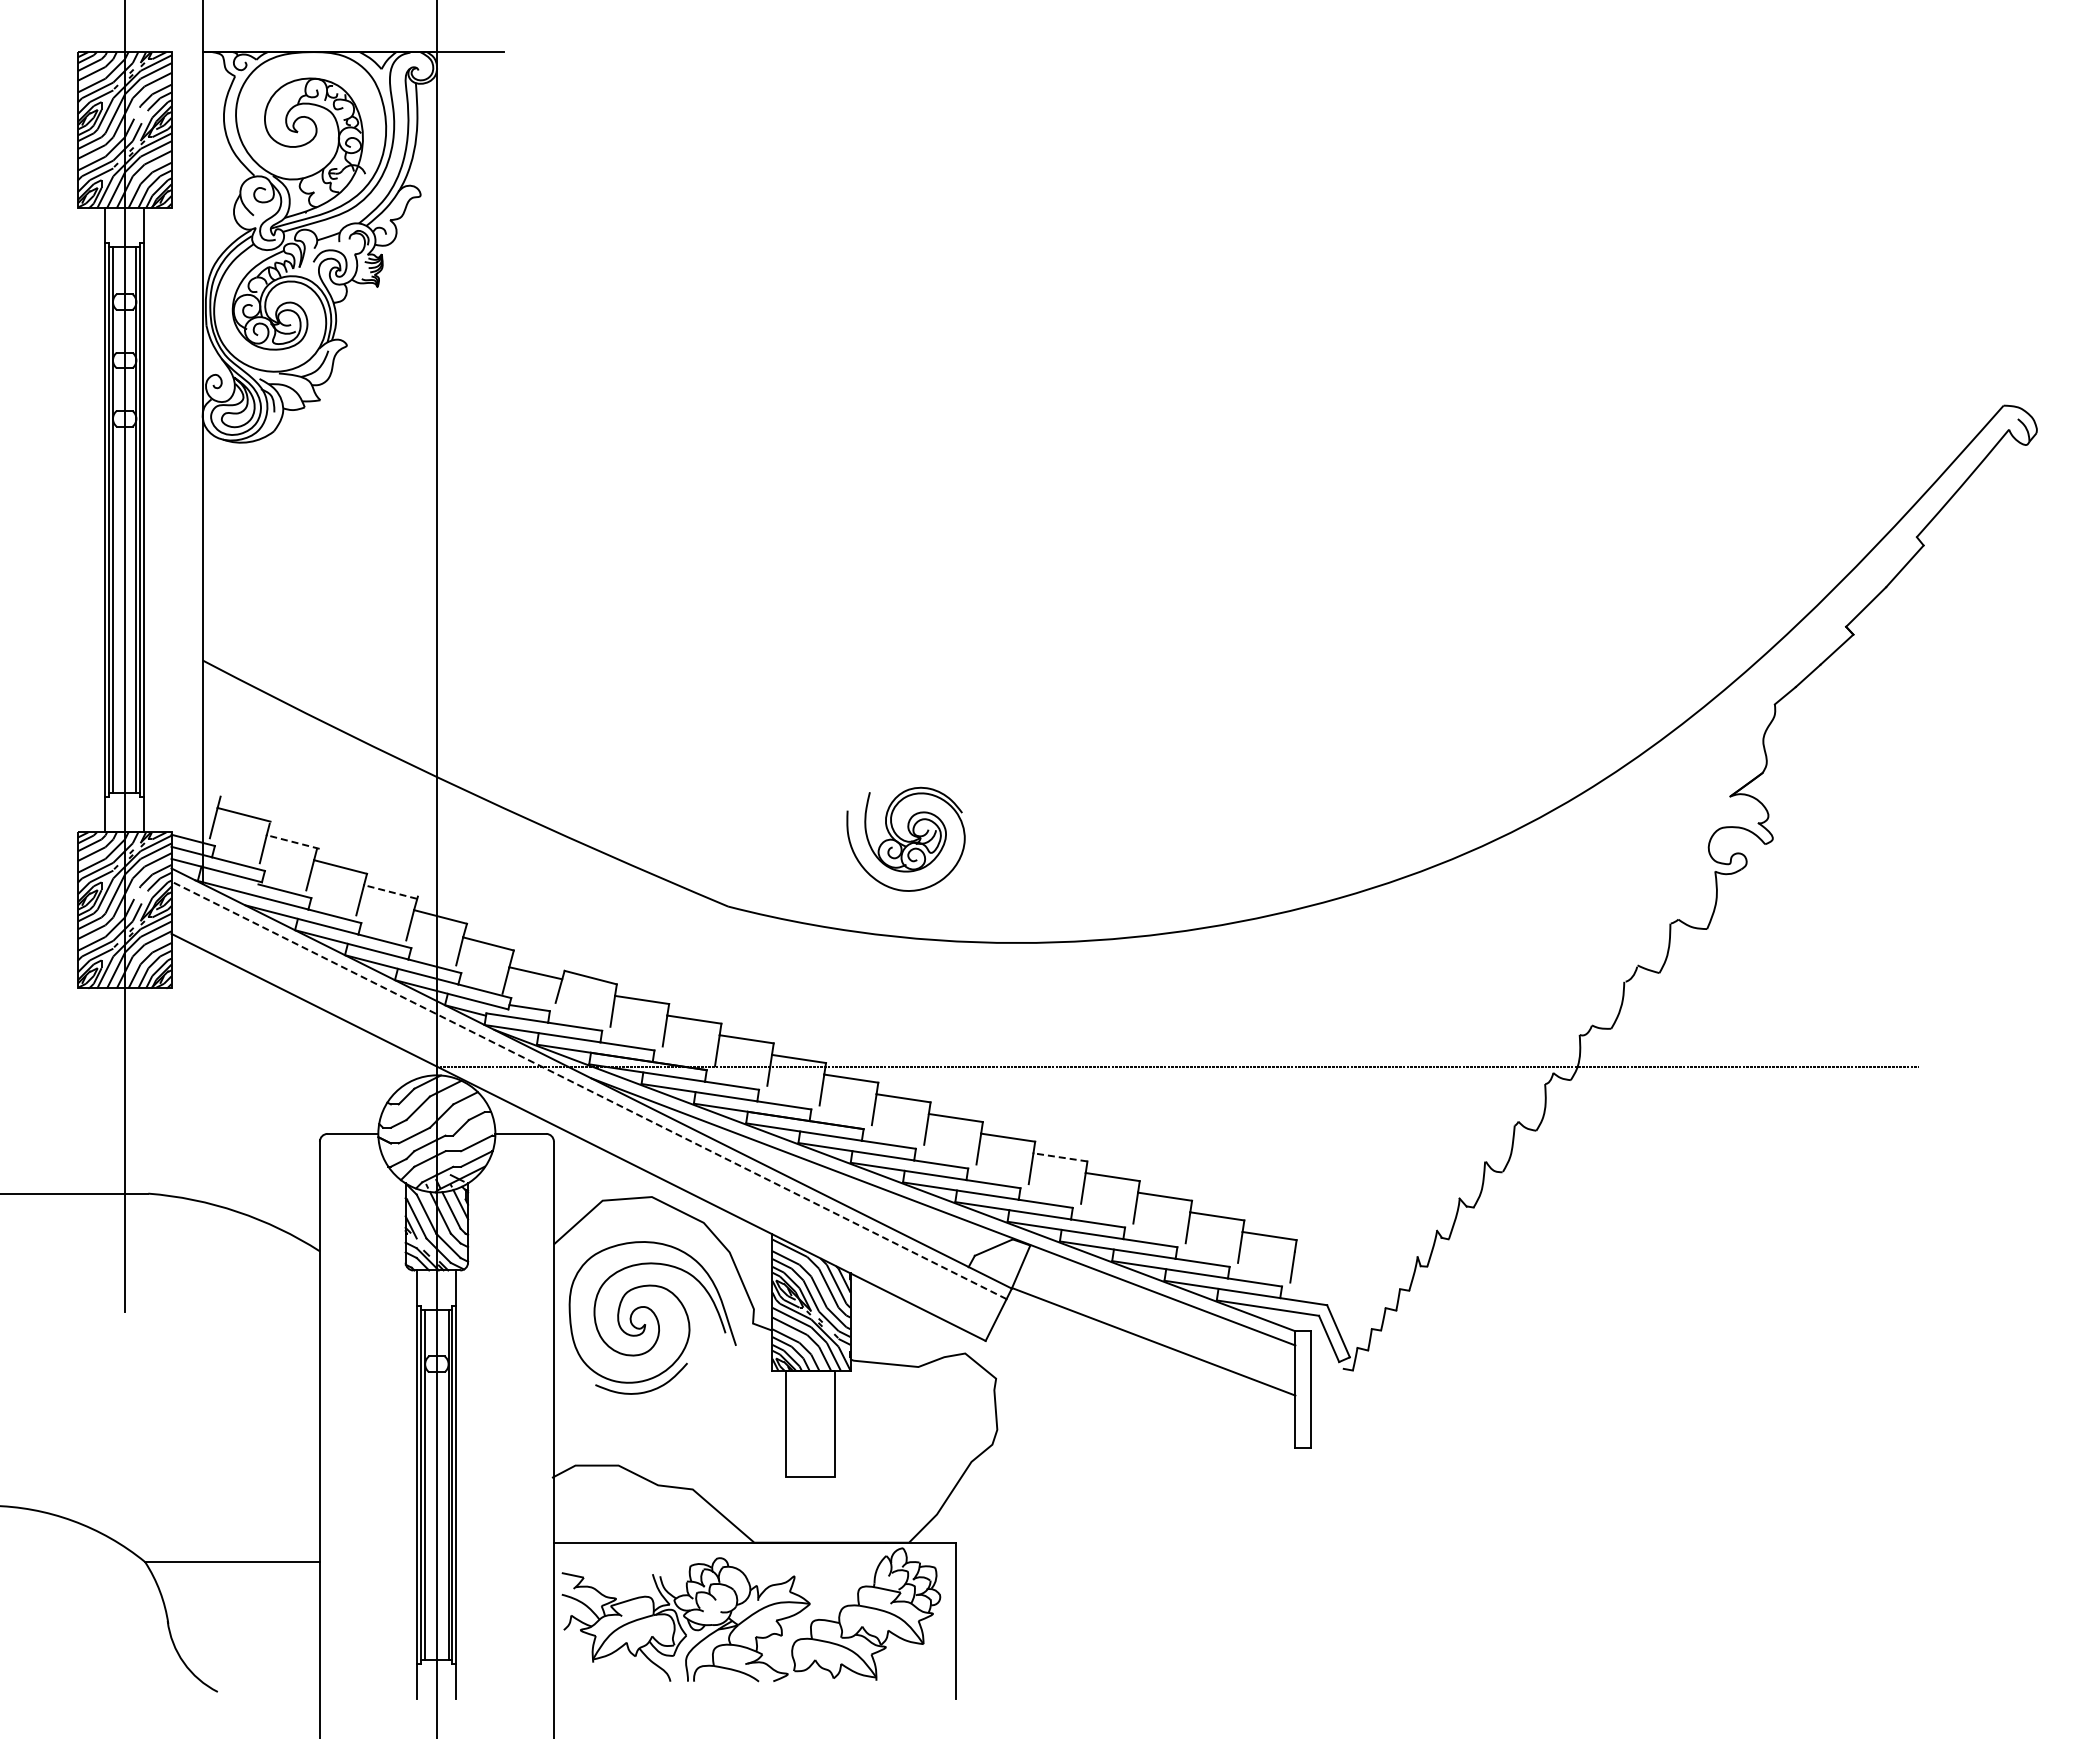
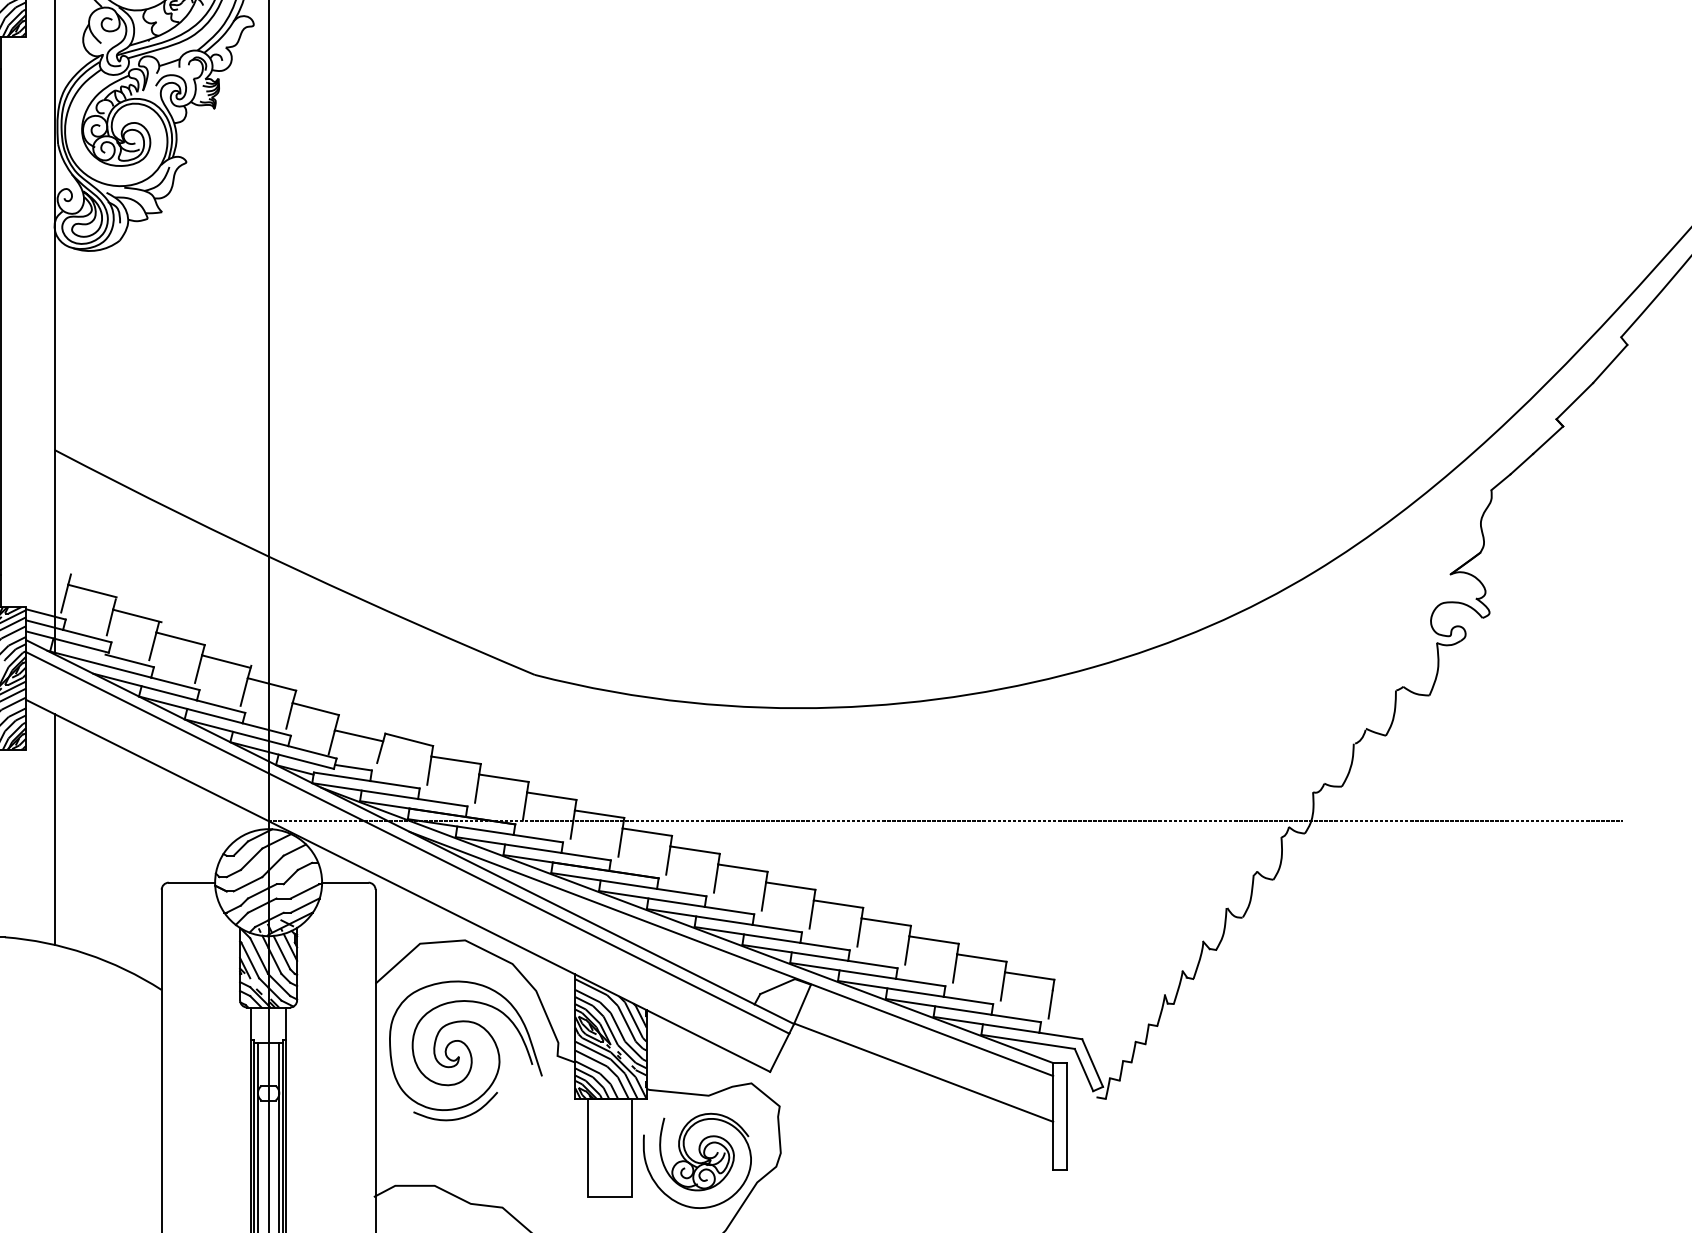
part: (905, 838) -> (696, 1160), moved
line: (292, 841) -> (136, 615), dashed -> solid
line: (390, 891) -> (226, 661), dashed -> solid
line: (202, 1075) -> (54, 829), added
line: (589, 1090) -> (408, 843), dashed -> solid
line: (1059, 1157) -> (837, 904), dashed -> solid

